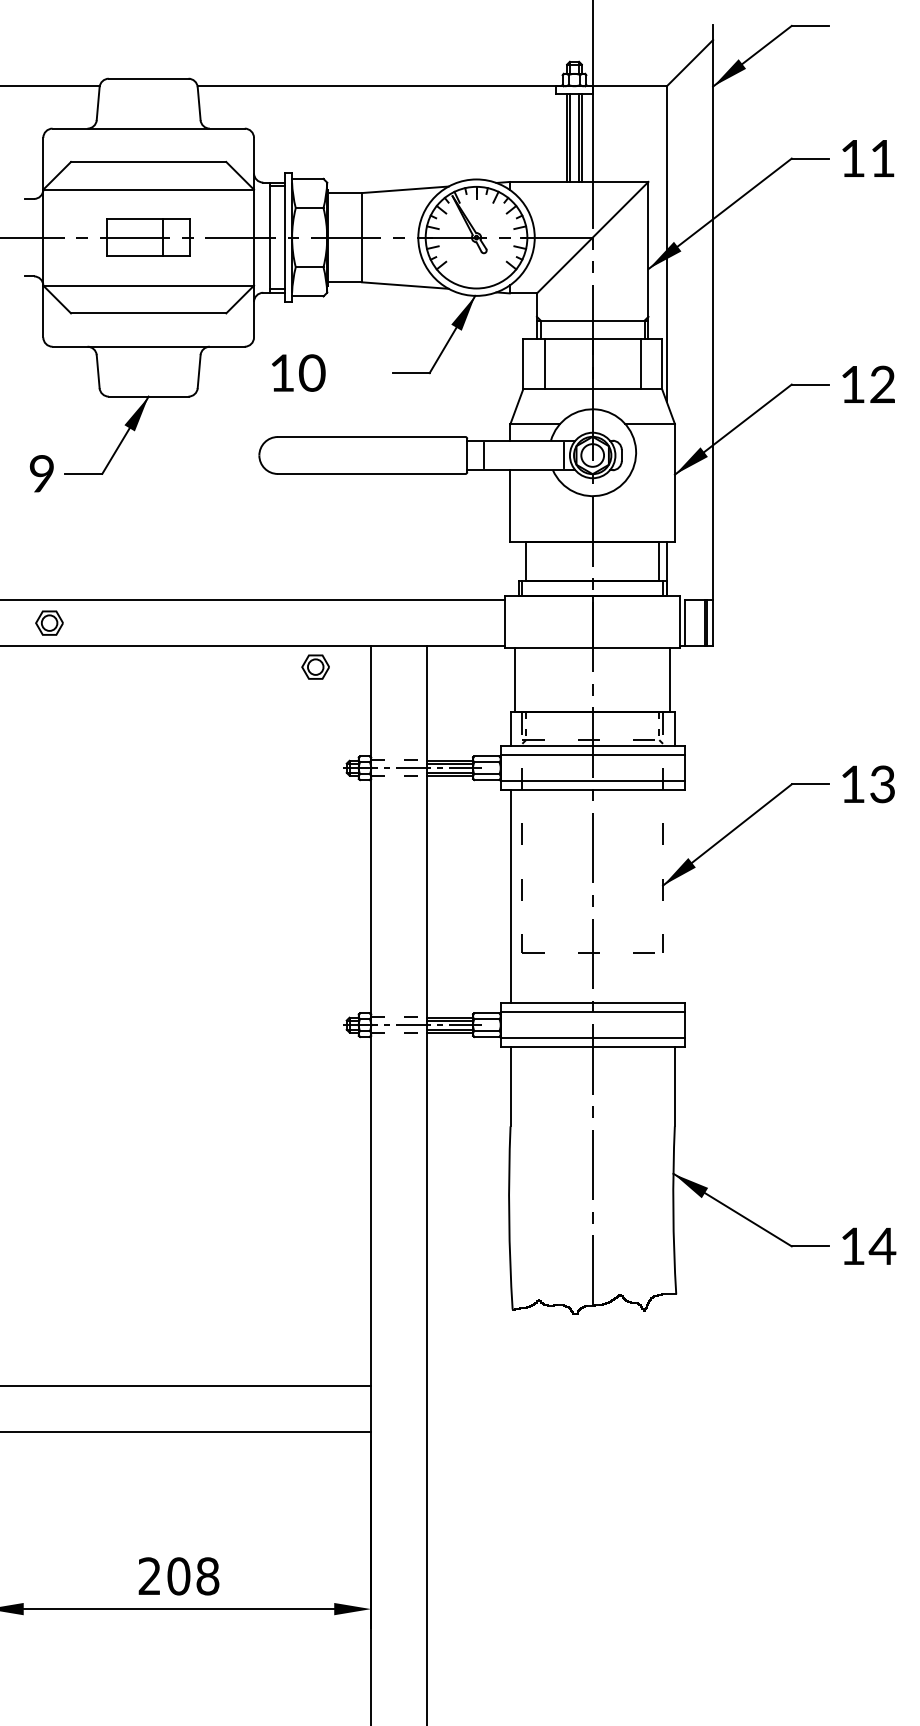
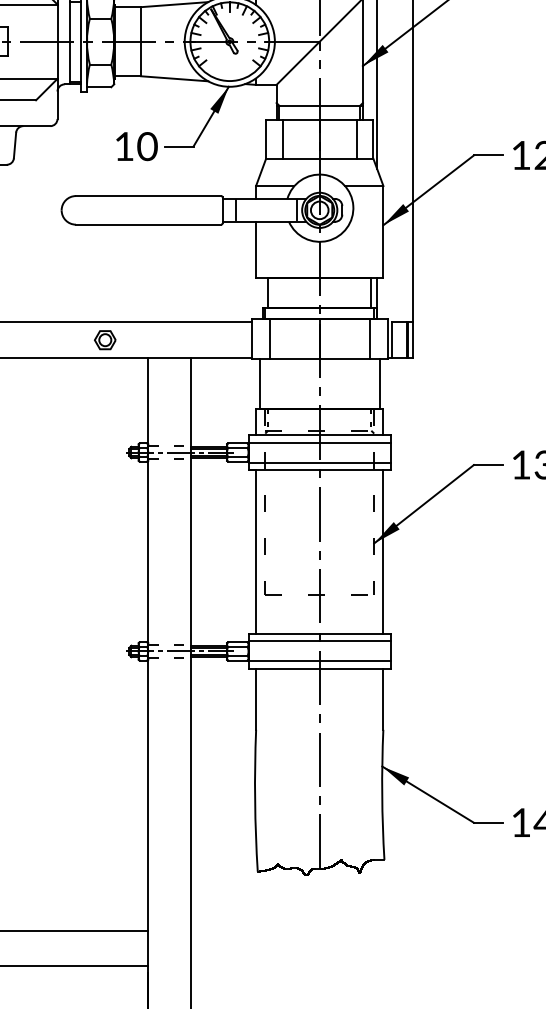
text: (298, 372) -> (136, 146), moved
line: (528, 621) -> (270, 338), added
line: (657, 621) -> (369, 338), added
part: (315, 666) -> (105, 339), moved
line: (674, 896) -> (383, 551), added

